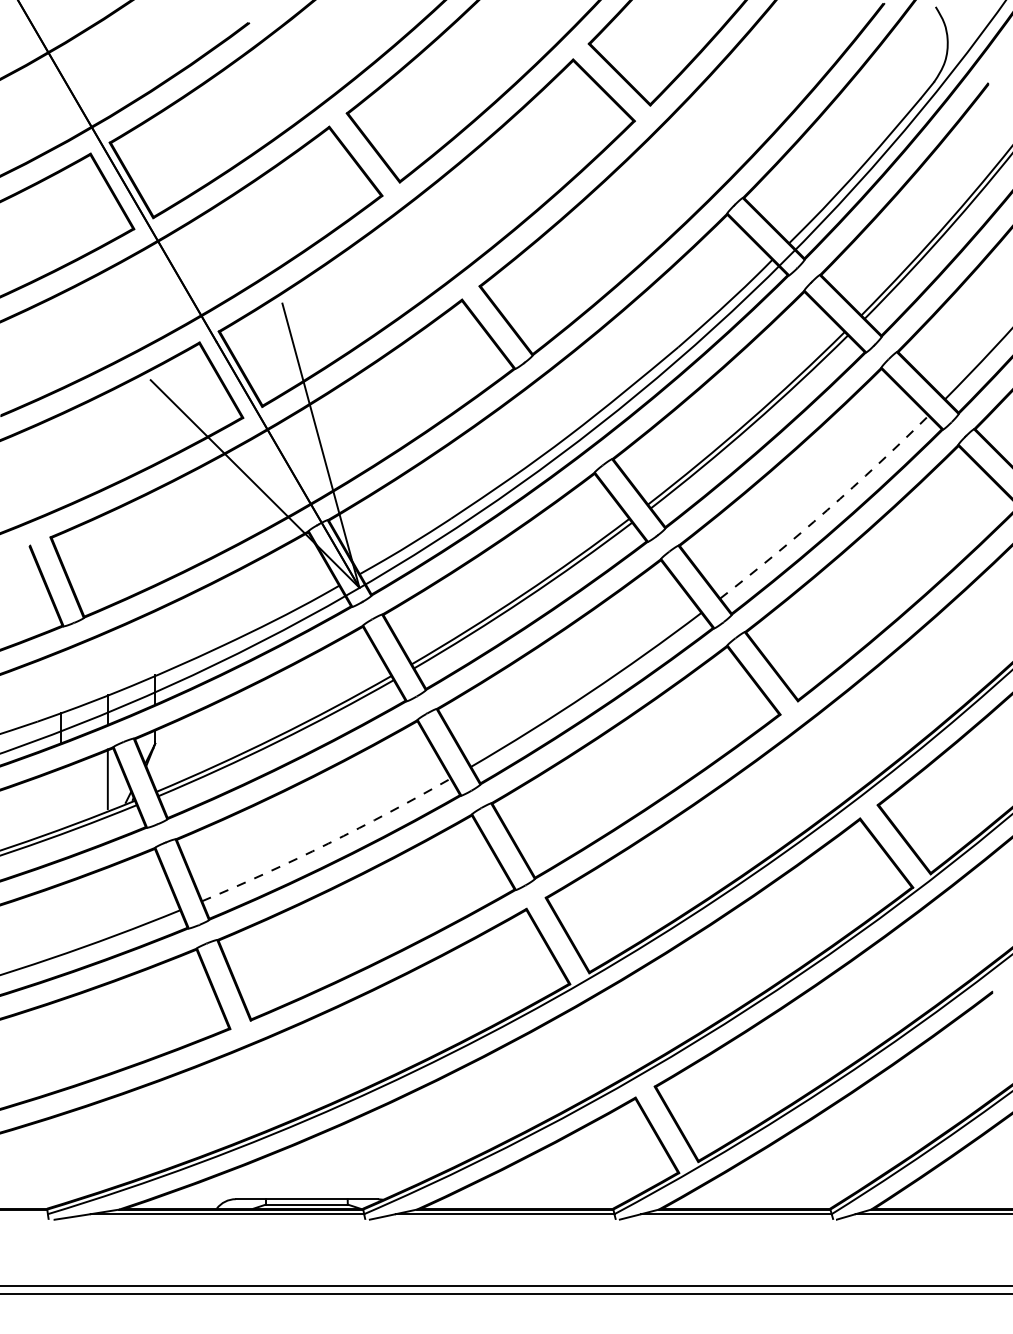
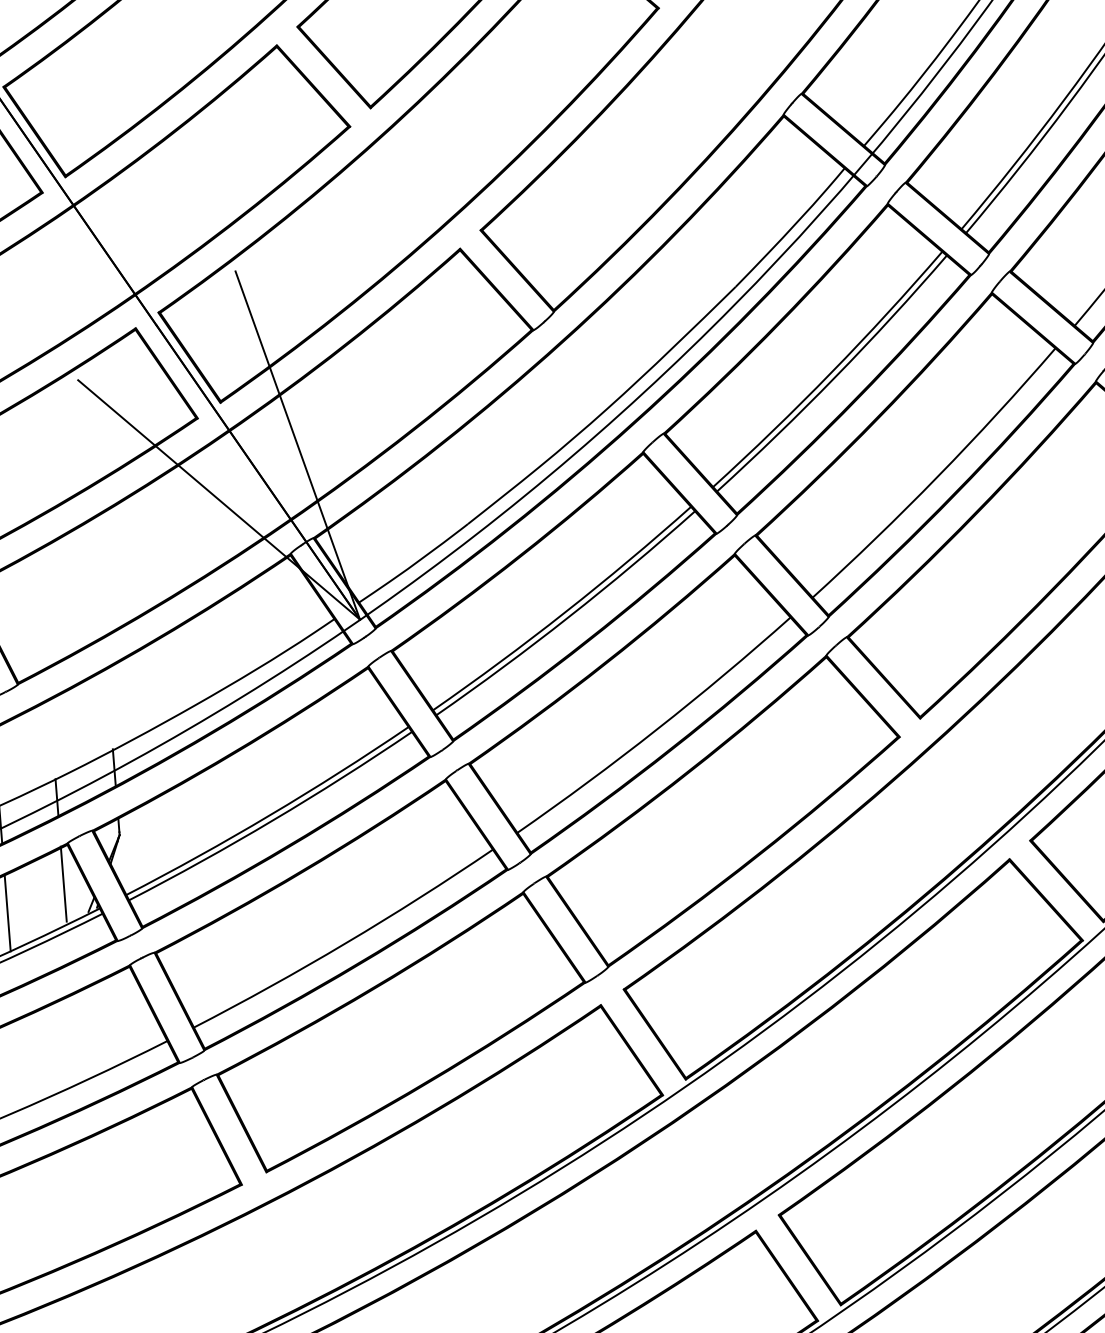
arc: (827, 510) -> (938, 476), dashed -> solid
line: (61, 798) -> (7, 912), added
arc: (328, 843) -> (346, 942), dashed -> solid

